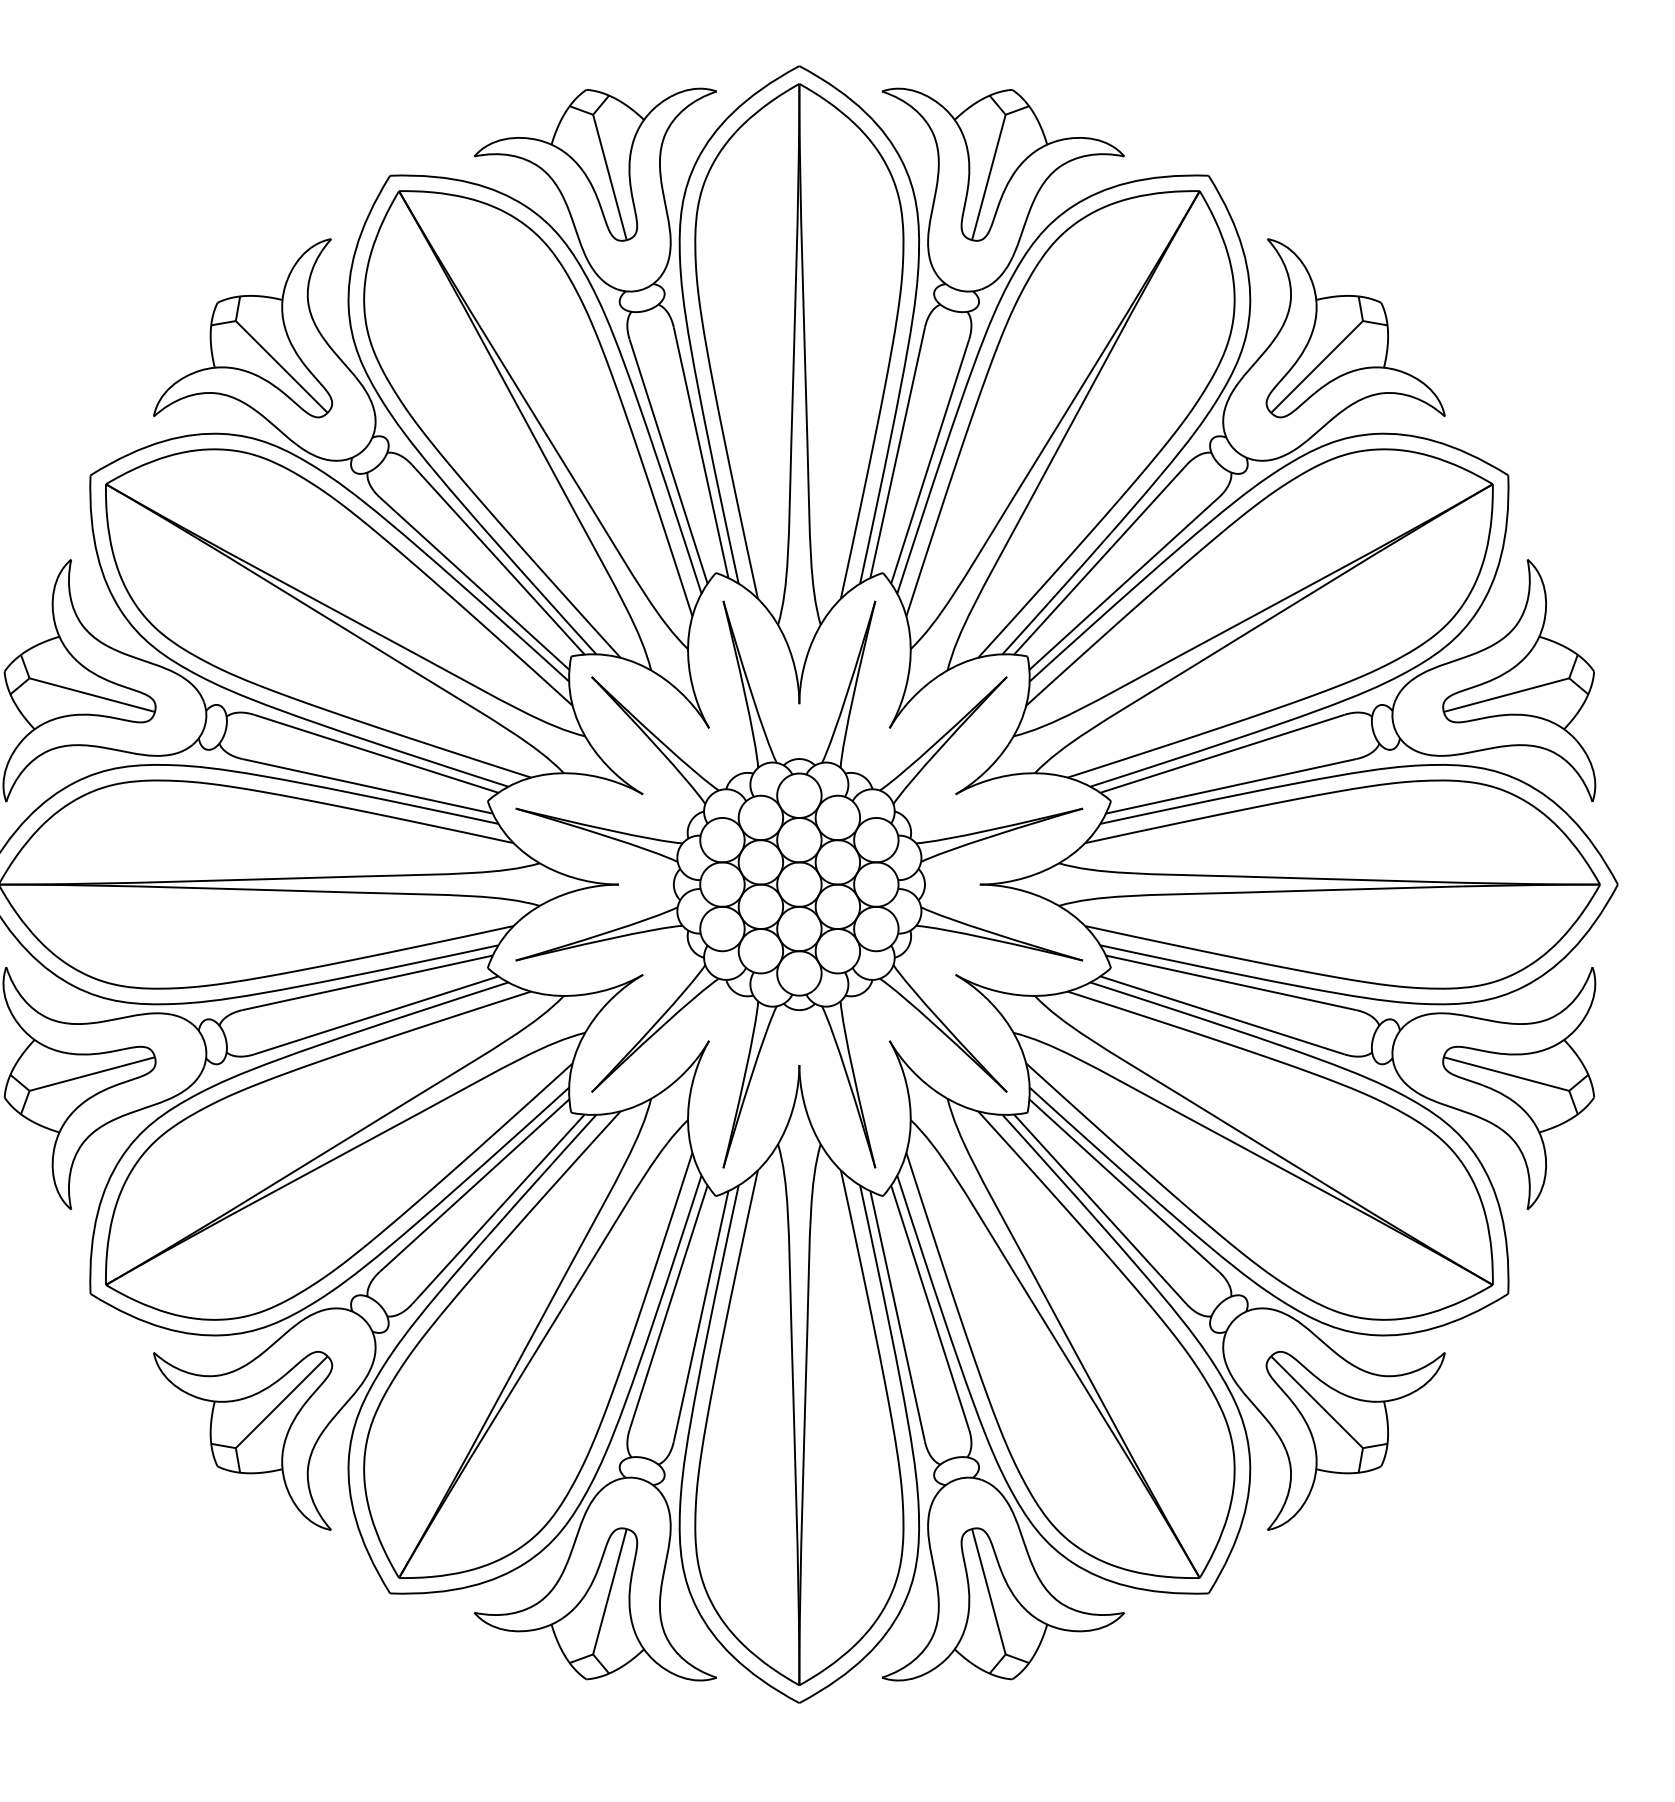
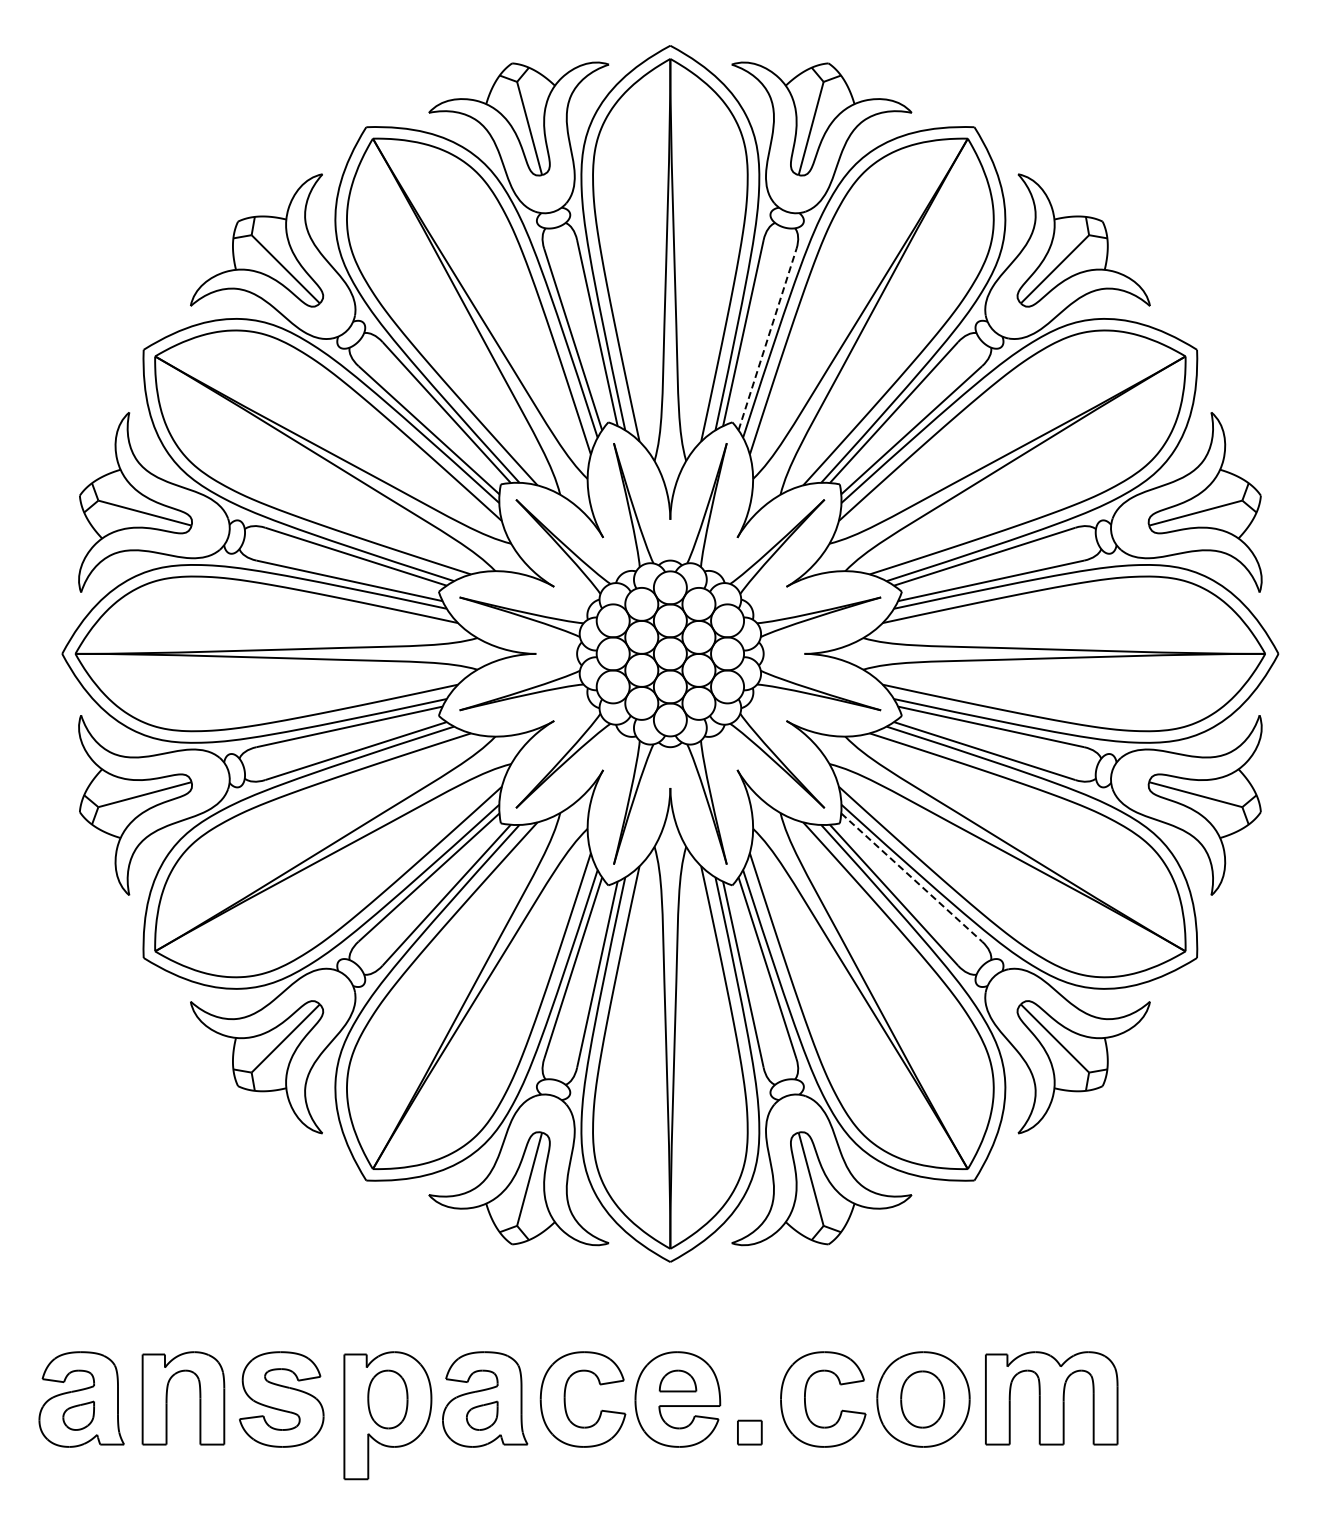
line: (930, 461) -> (767, 339), solid -> dashed
line: (1125, 1185) -> (912, 877), solid -> dashed

